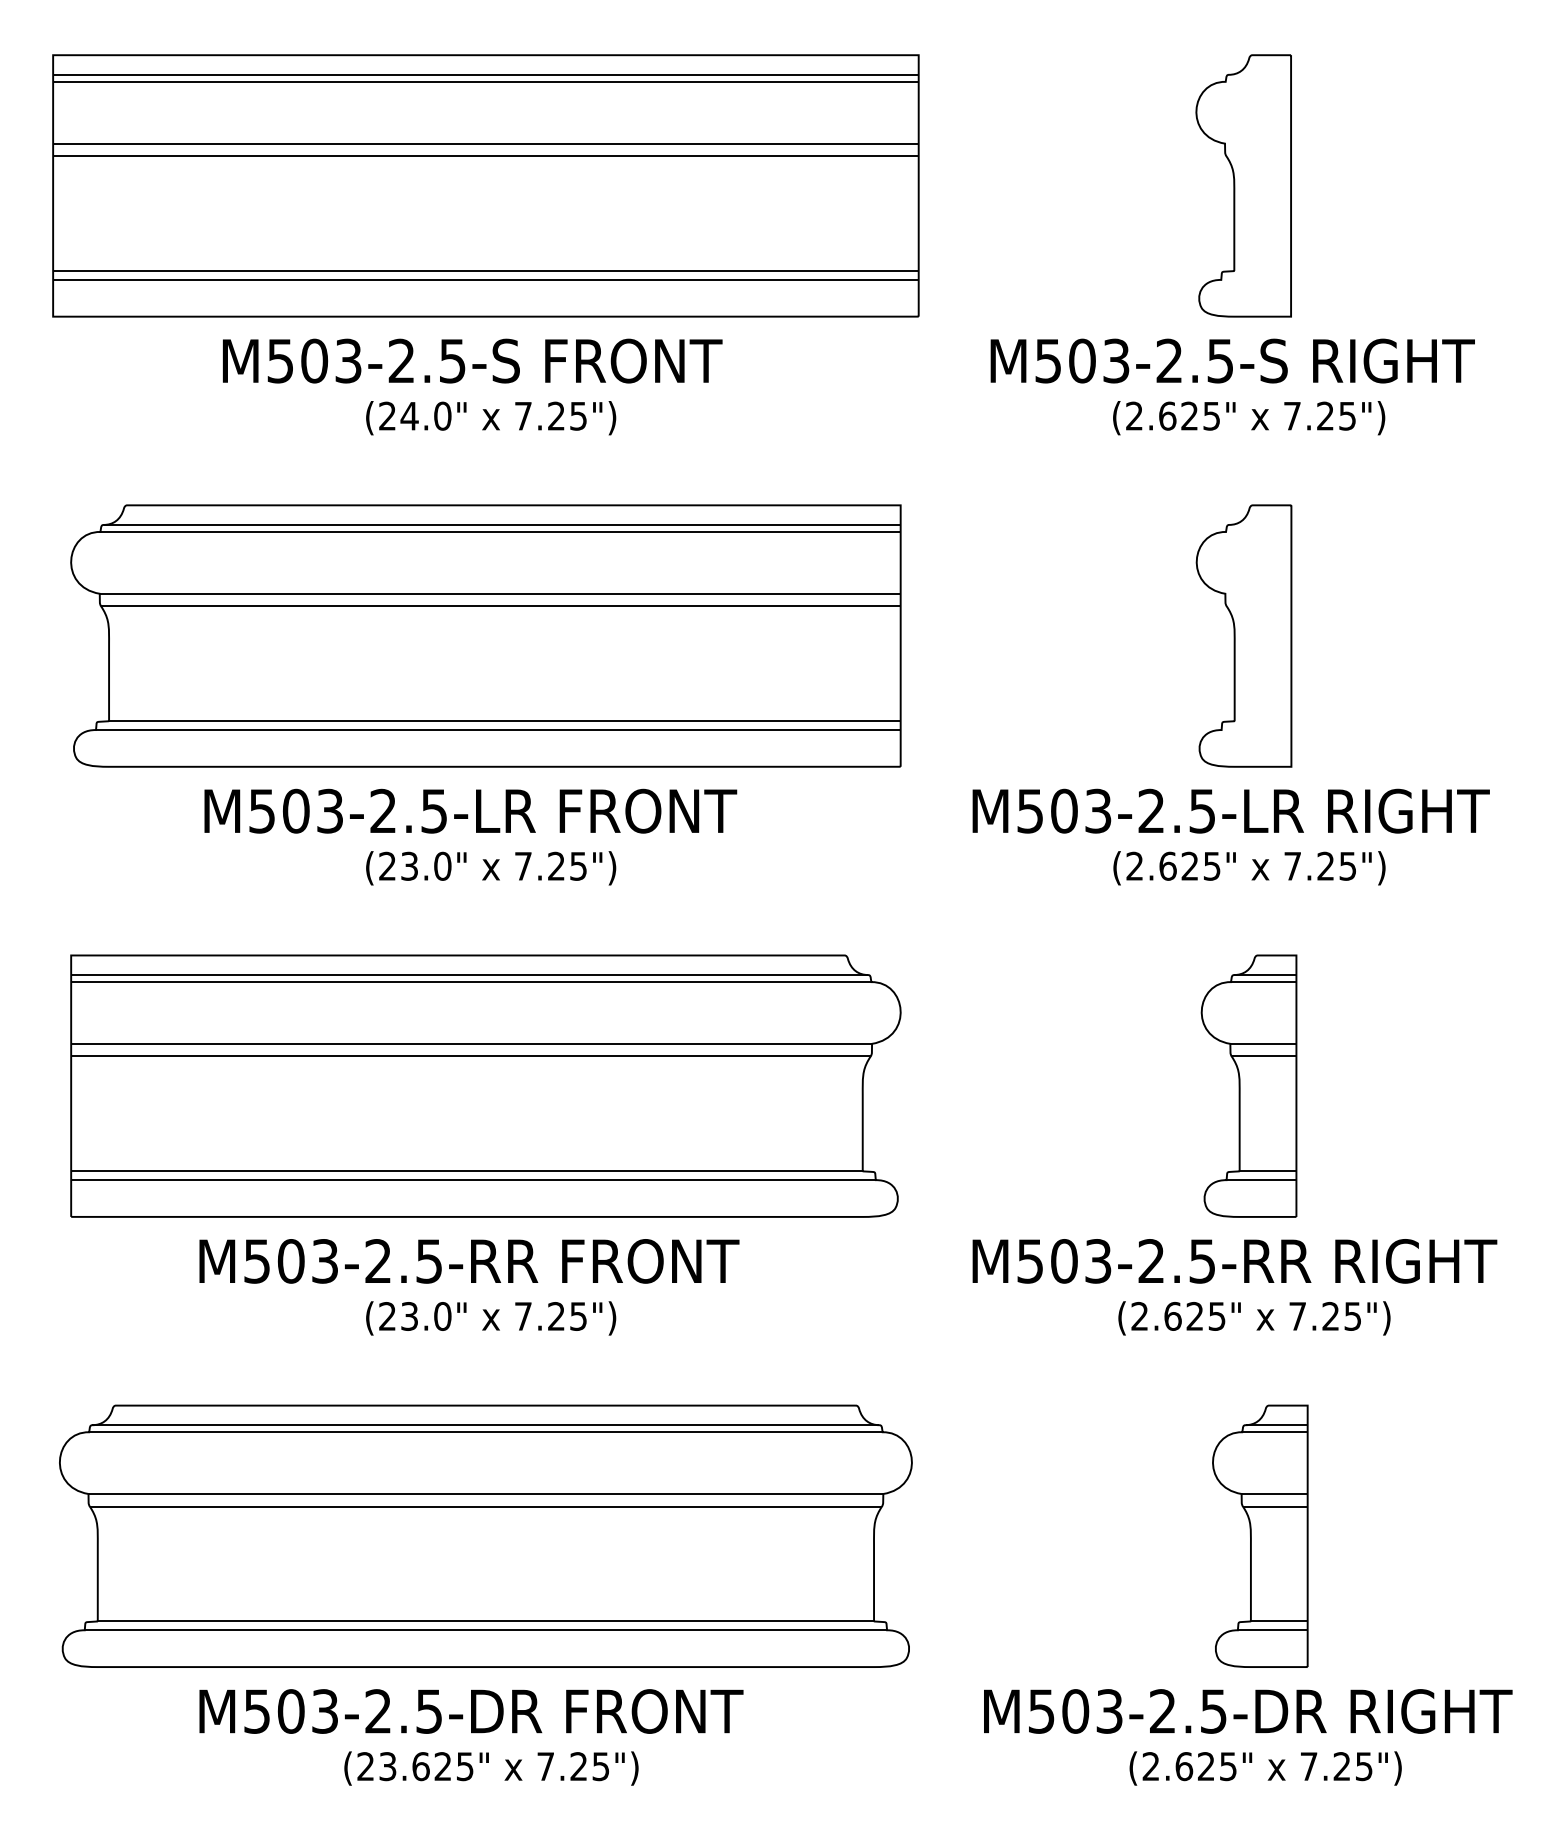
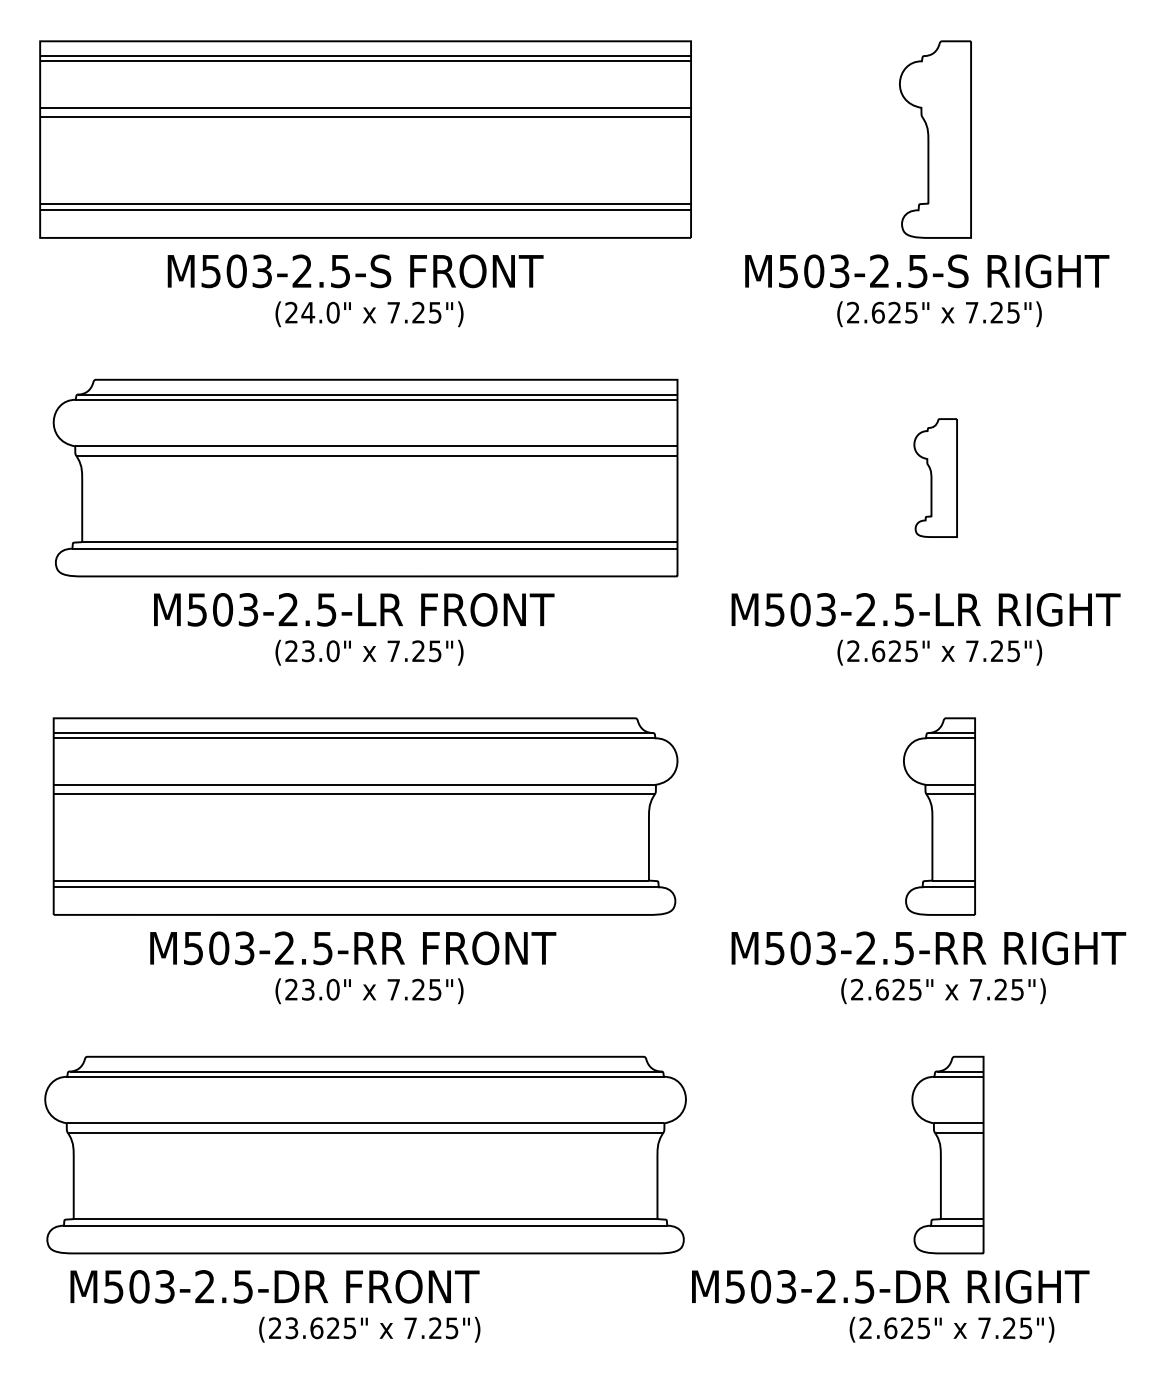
part: (1243, 635) -> (935, 477), size x0.6
text: (471, 1711) -> (275, 1286), moved
text: (1248, 1711) -> (890, 1286), moved

